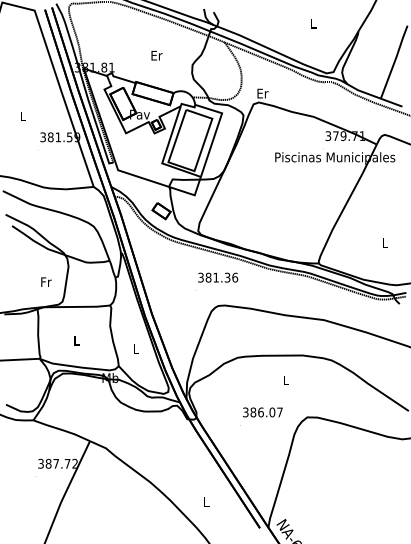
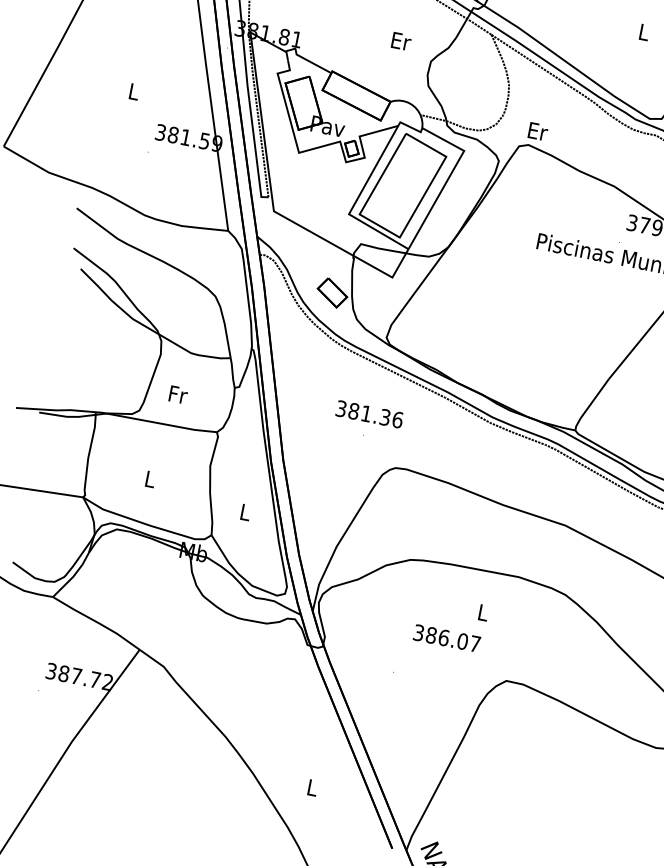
text: (156, 55) -> (400, 40), moved
text: (218, 277) -> (370, 414), moved
text: (46, 281) -> (178, 393), moved
text: (262, 412) -> (446, 638), moved

